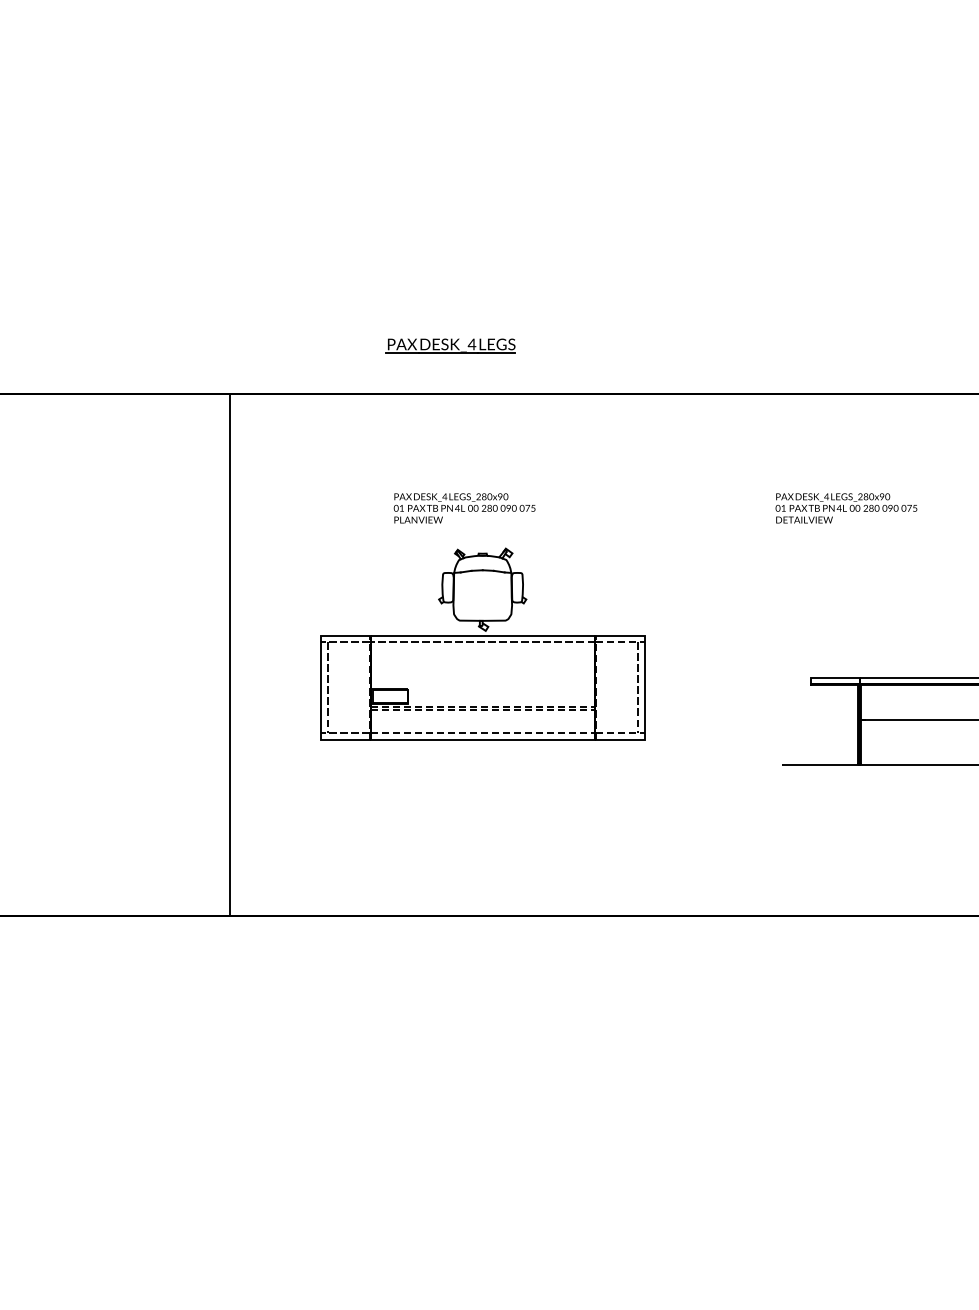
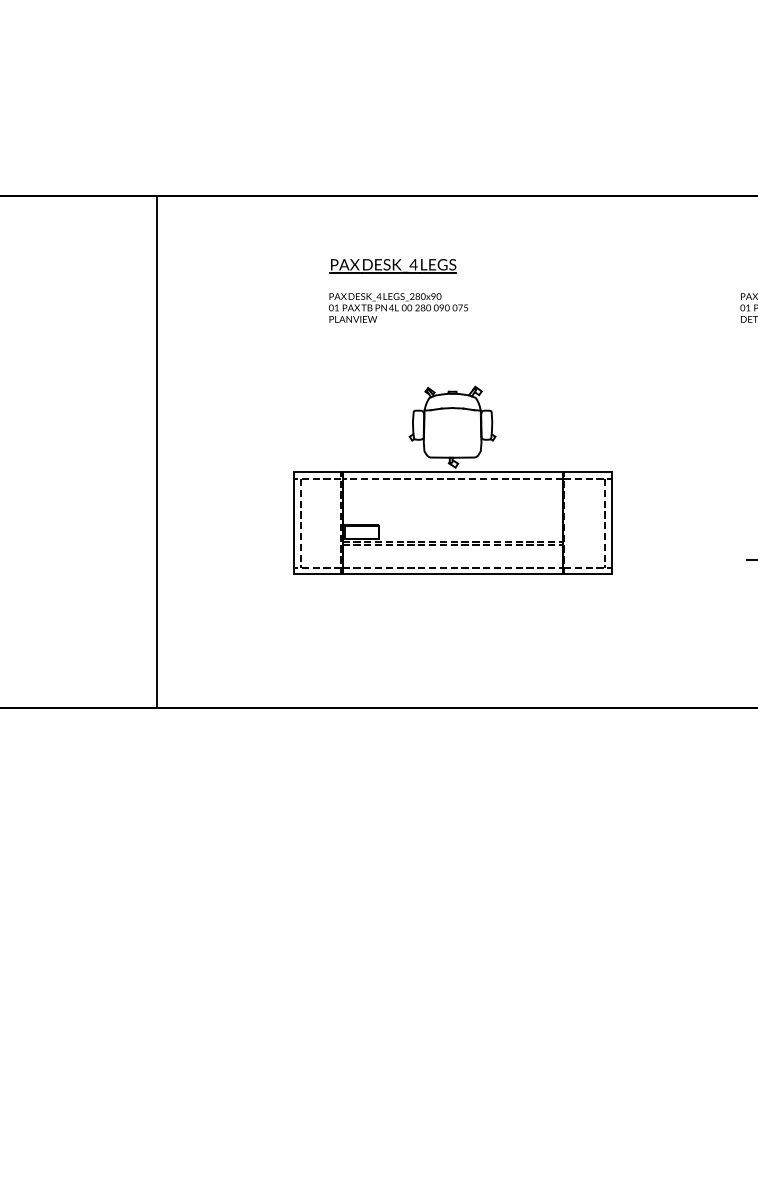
part: (450, 345) -> (392, 265), moved
text: (464, 508) -> (398, 308), moved
part: (482, 643) -> (452, 479), moved
line: (230, 654) -> (157, 451), moved

